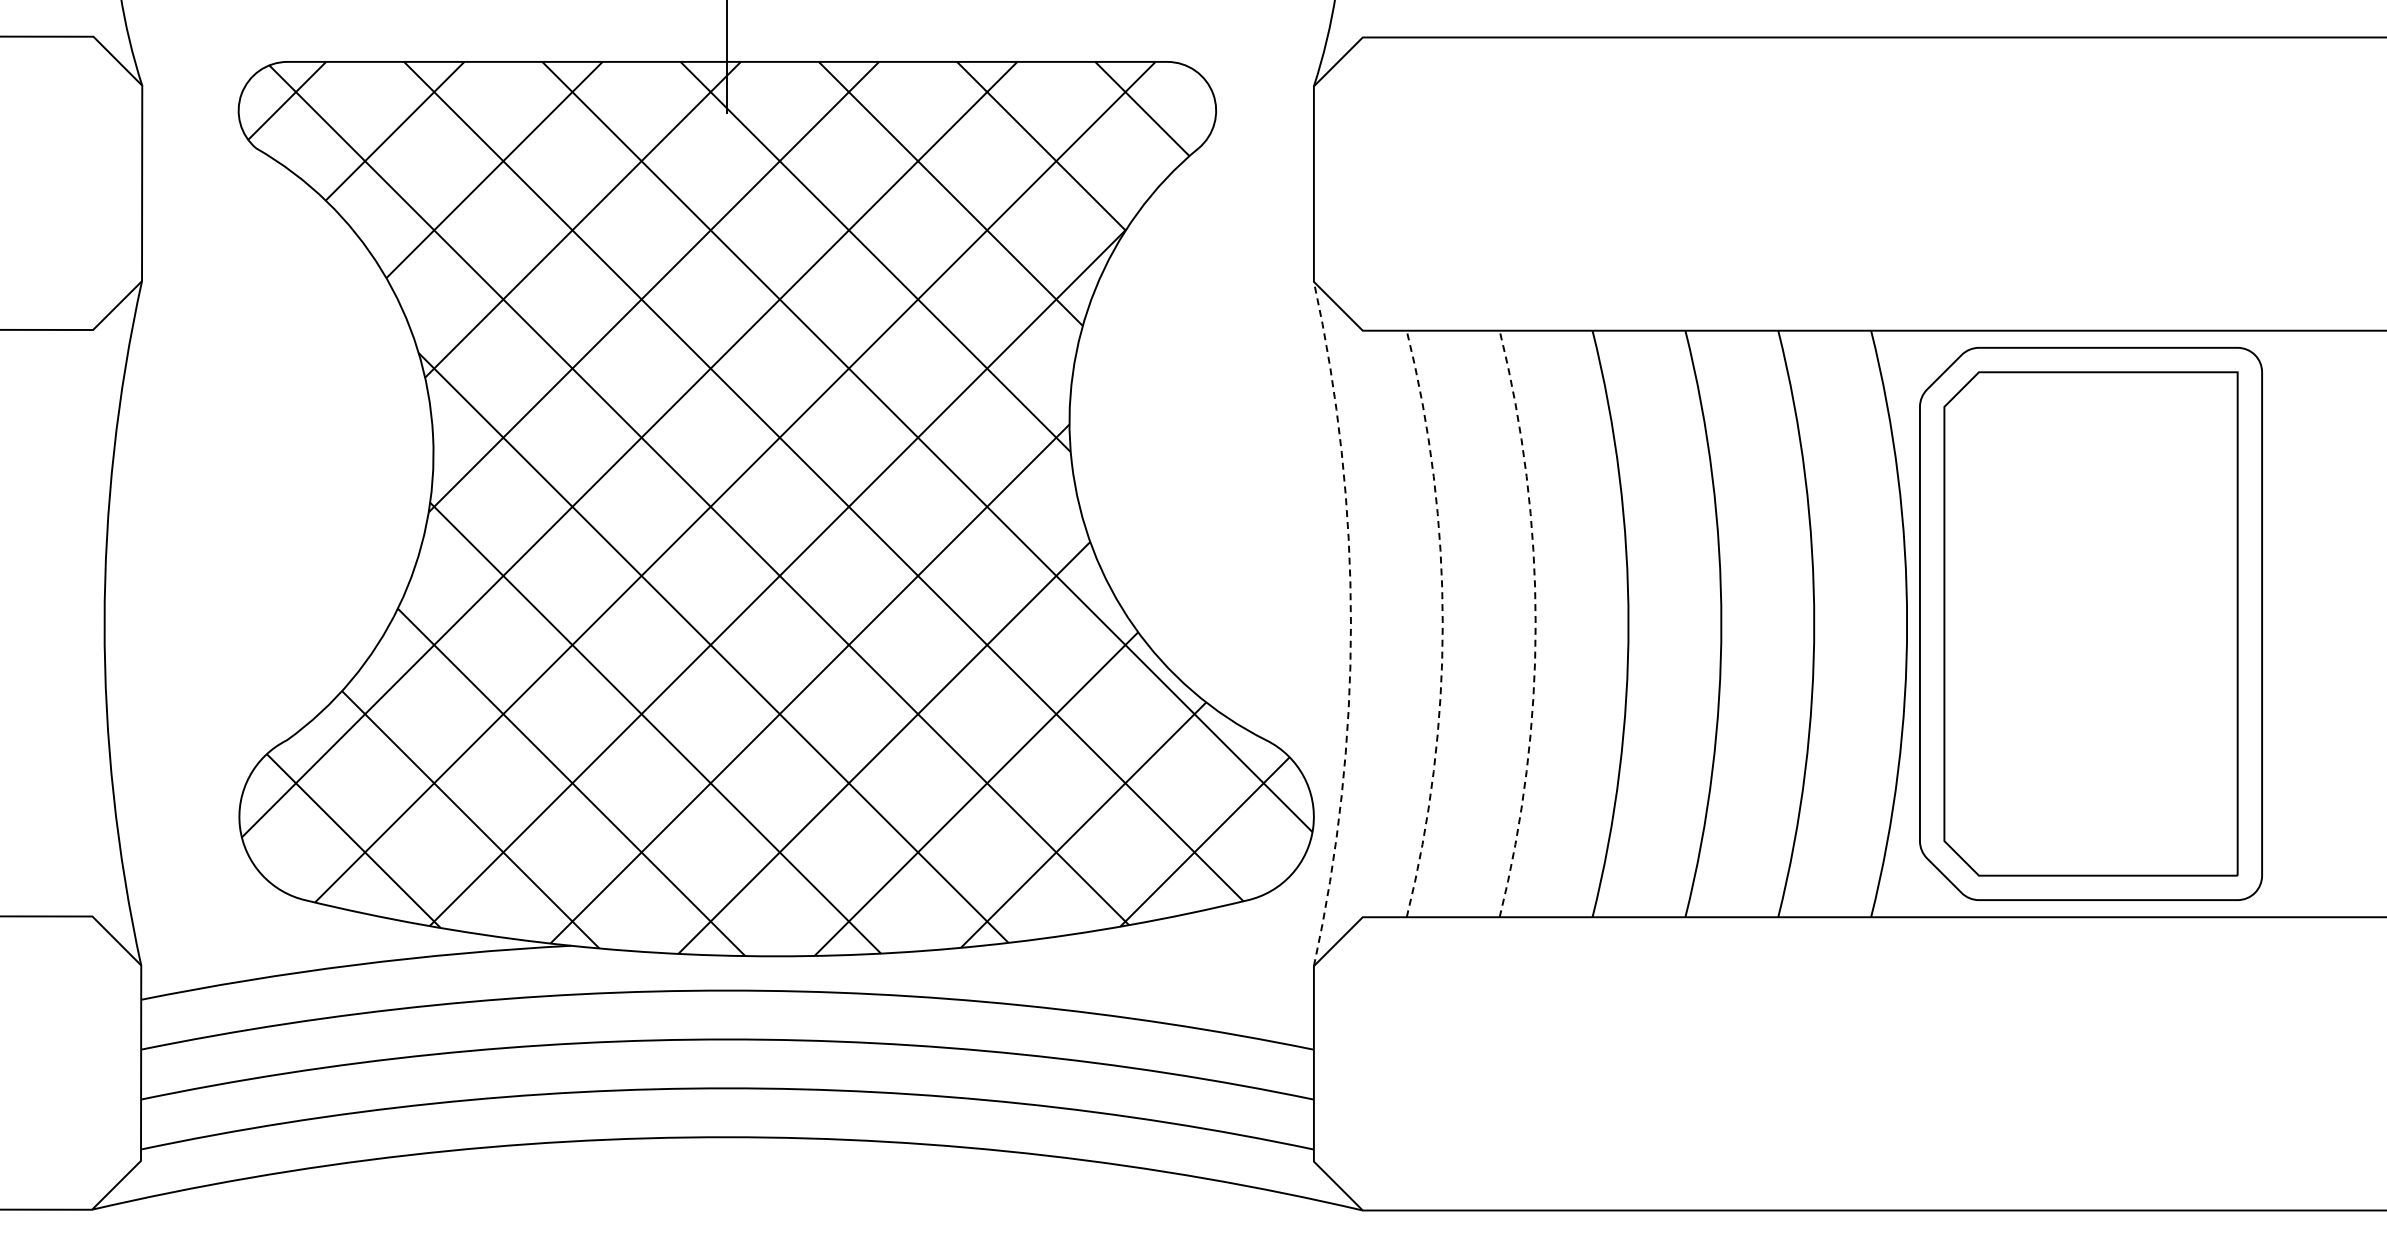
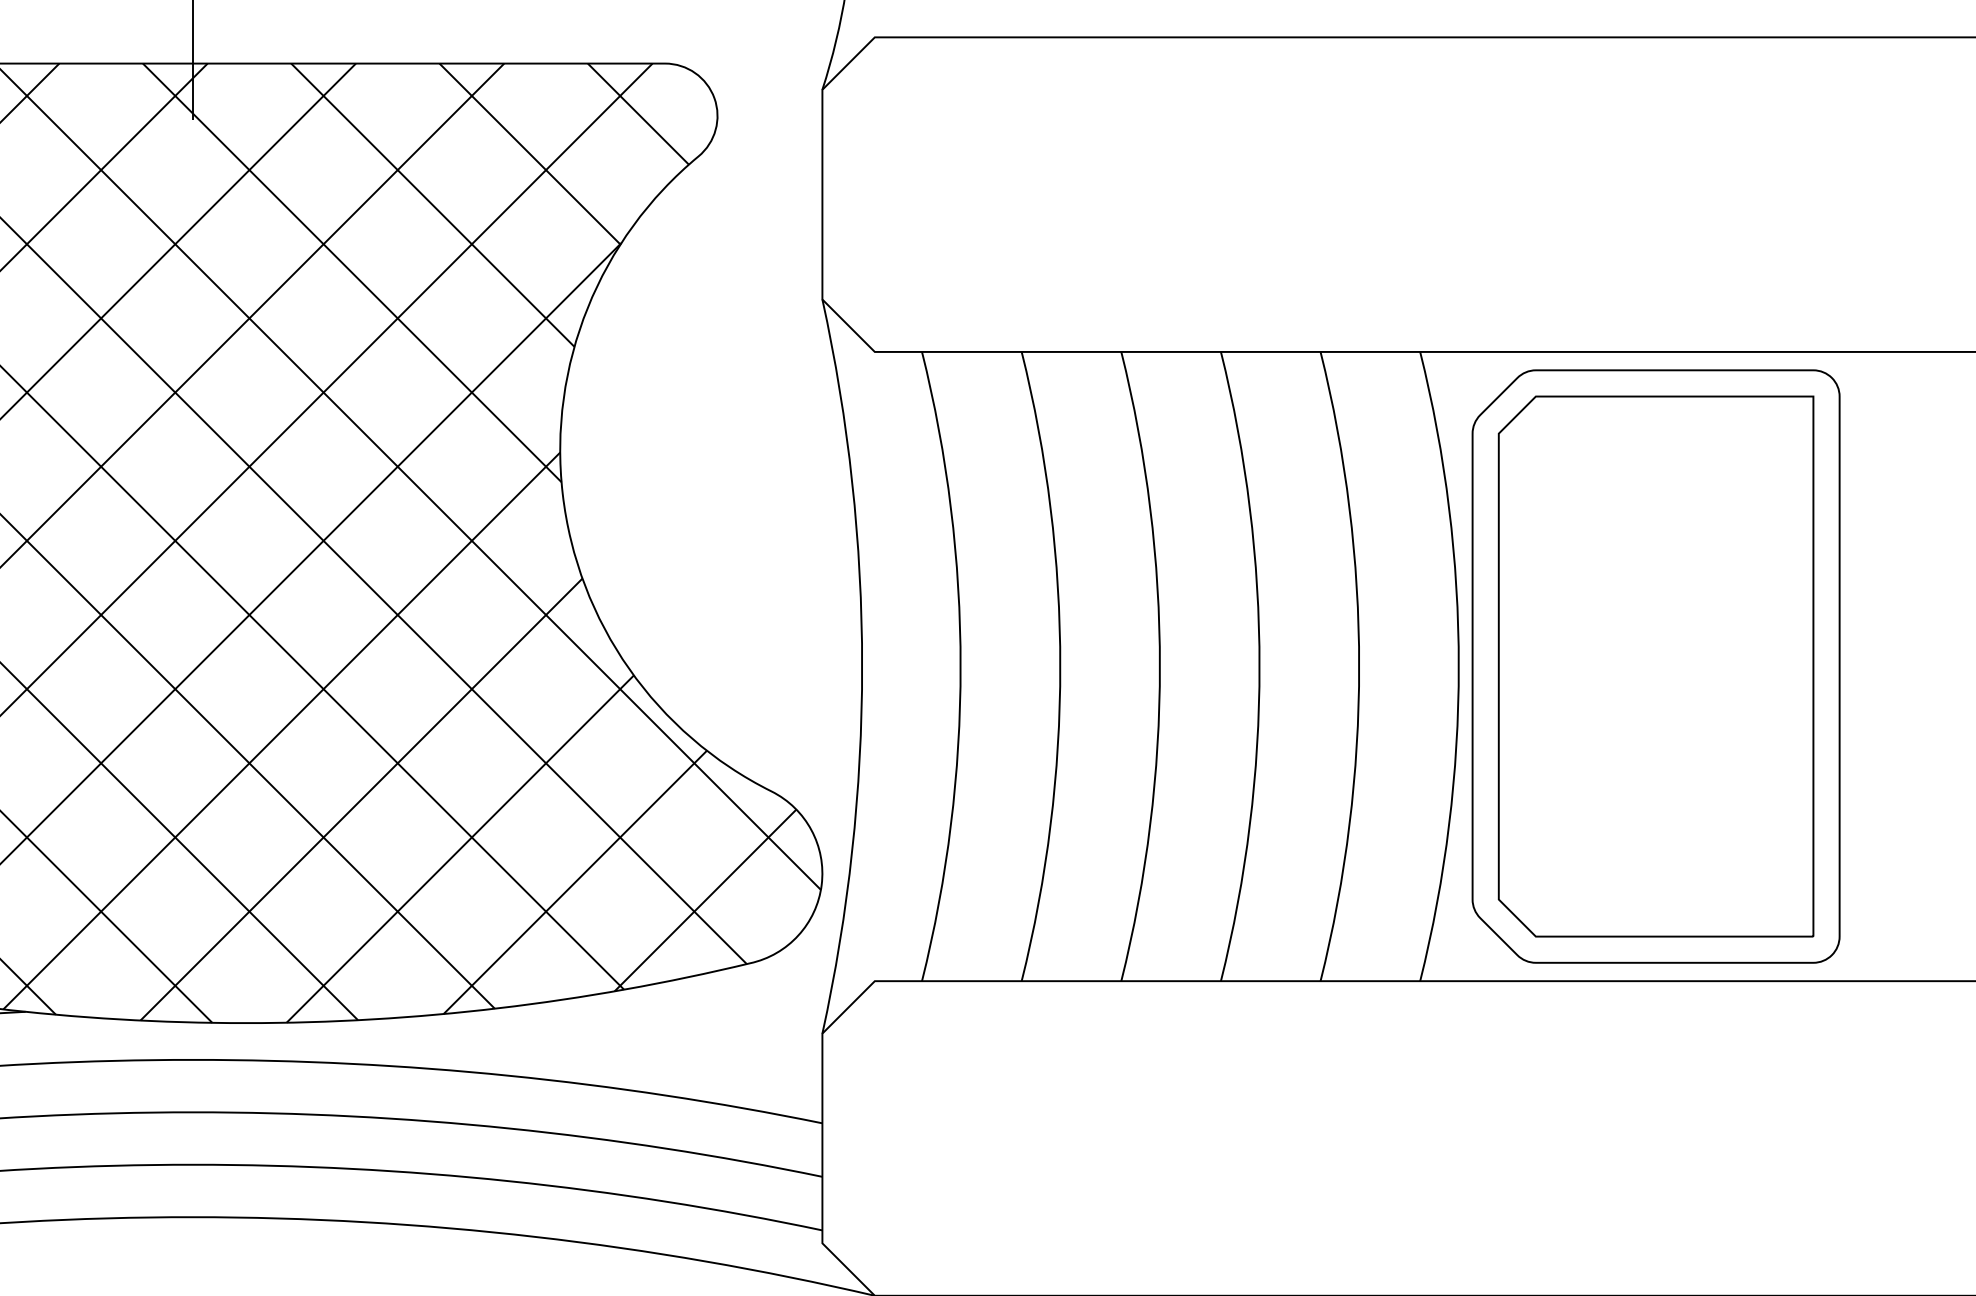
arc: (1350, 623) -> (861, 666), dashed -> solid
arc: (1442, 623) -> (960, 666), dashed -> solid
arc: (1535, 623) -> (1060, 666), dashed -> solid

